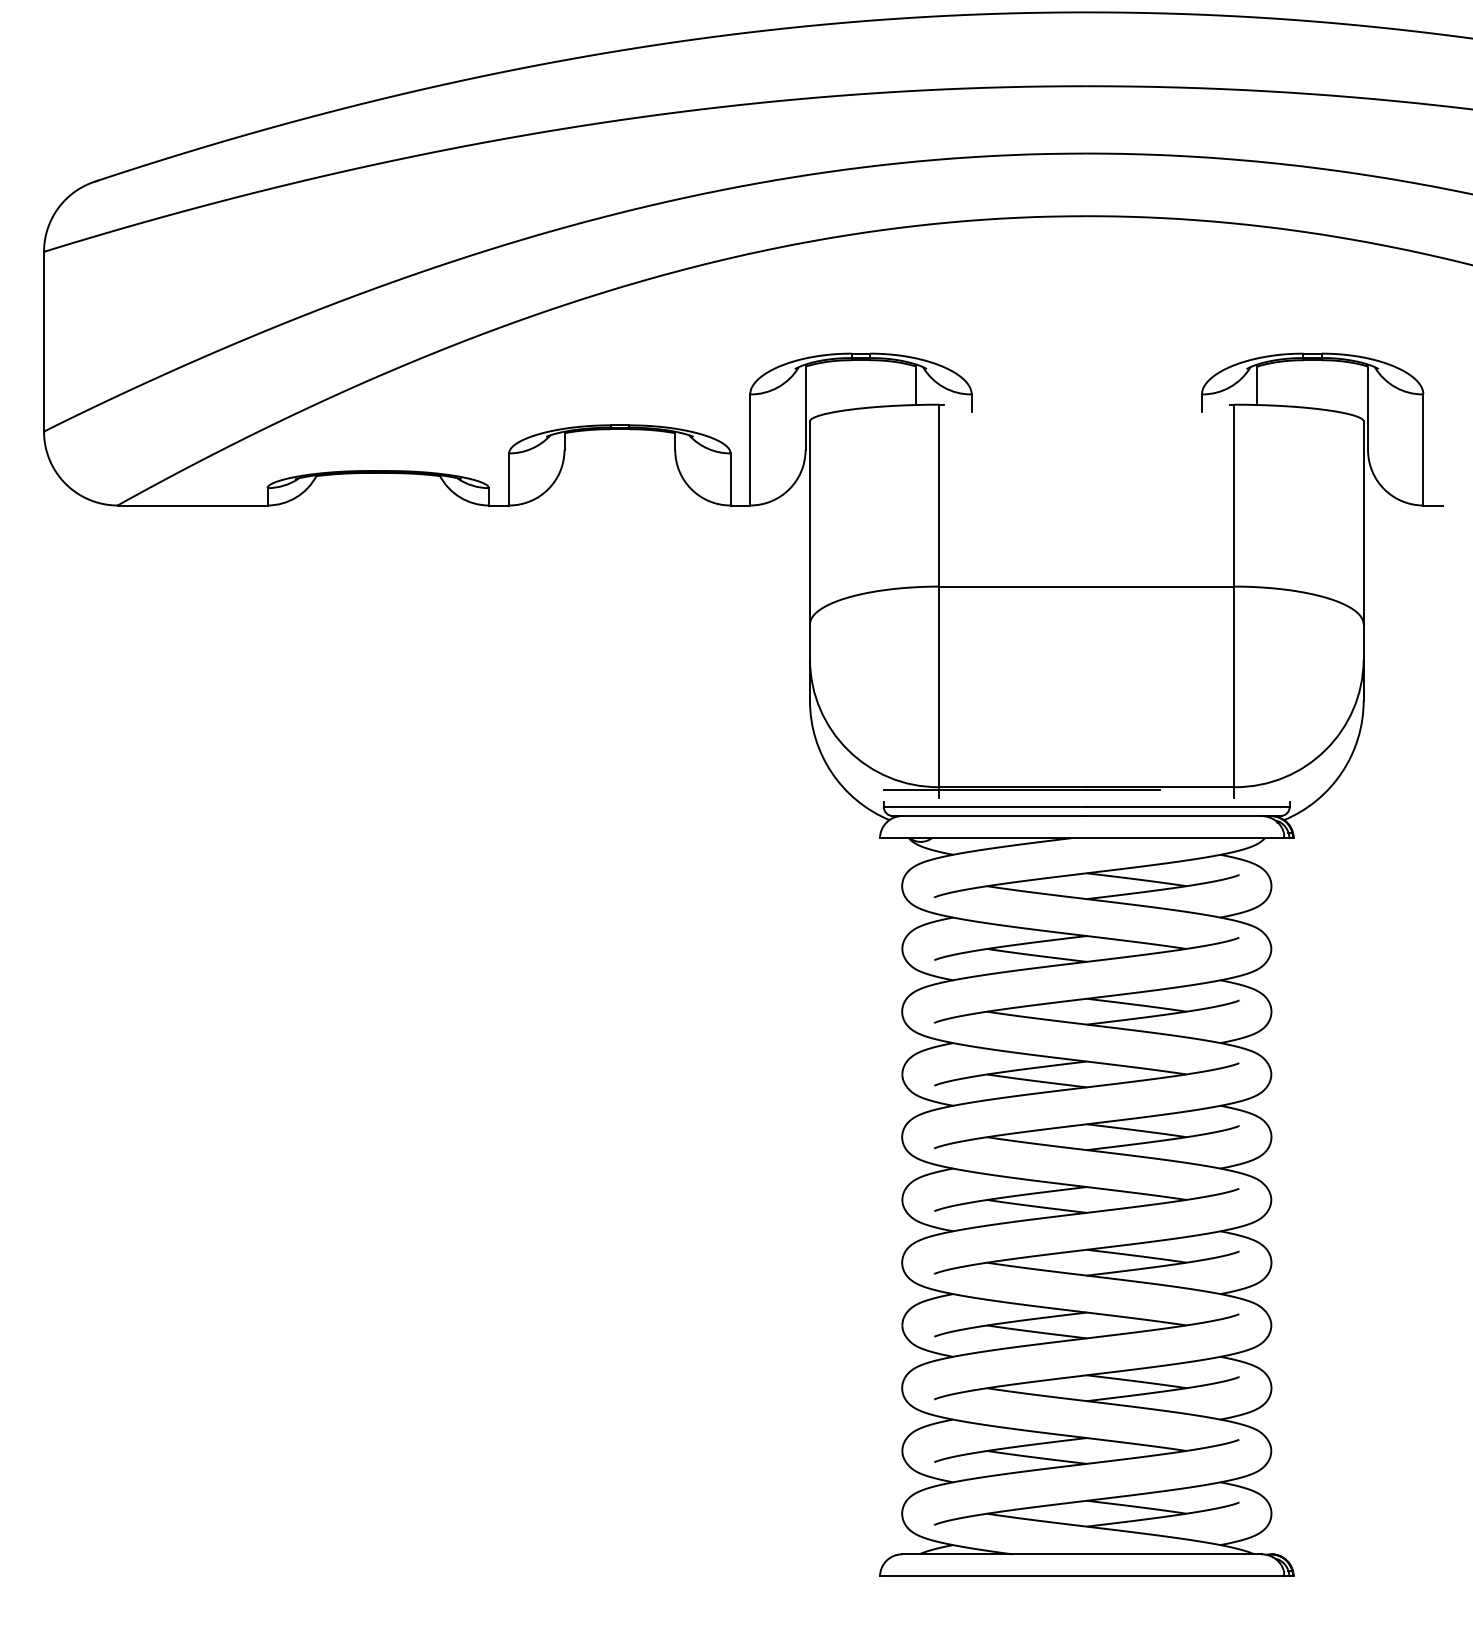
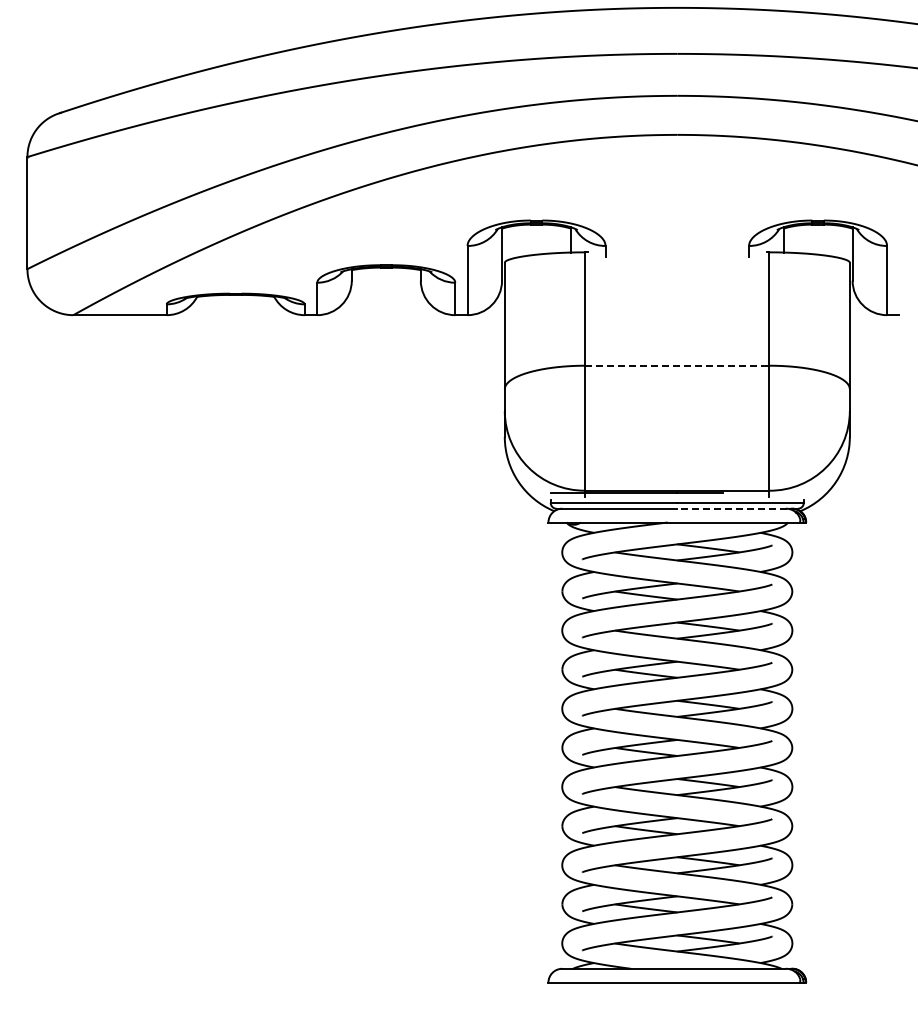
line: (1087, 586) -> (677, 365), solid -> dashed
line: (1183, 815) -> (737, 508), solid -> dashed

